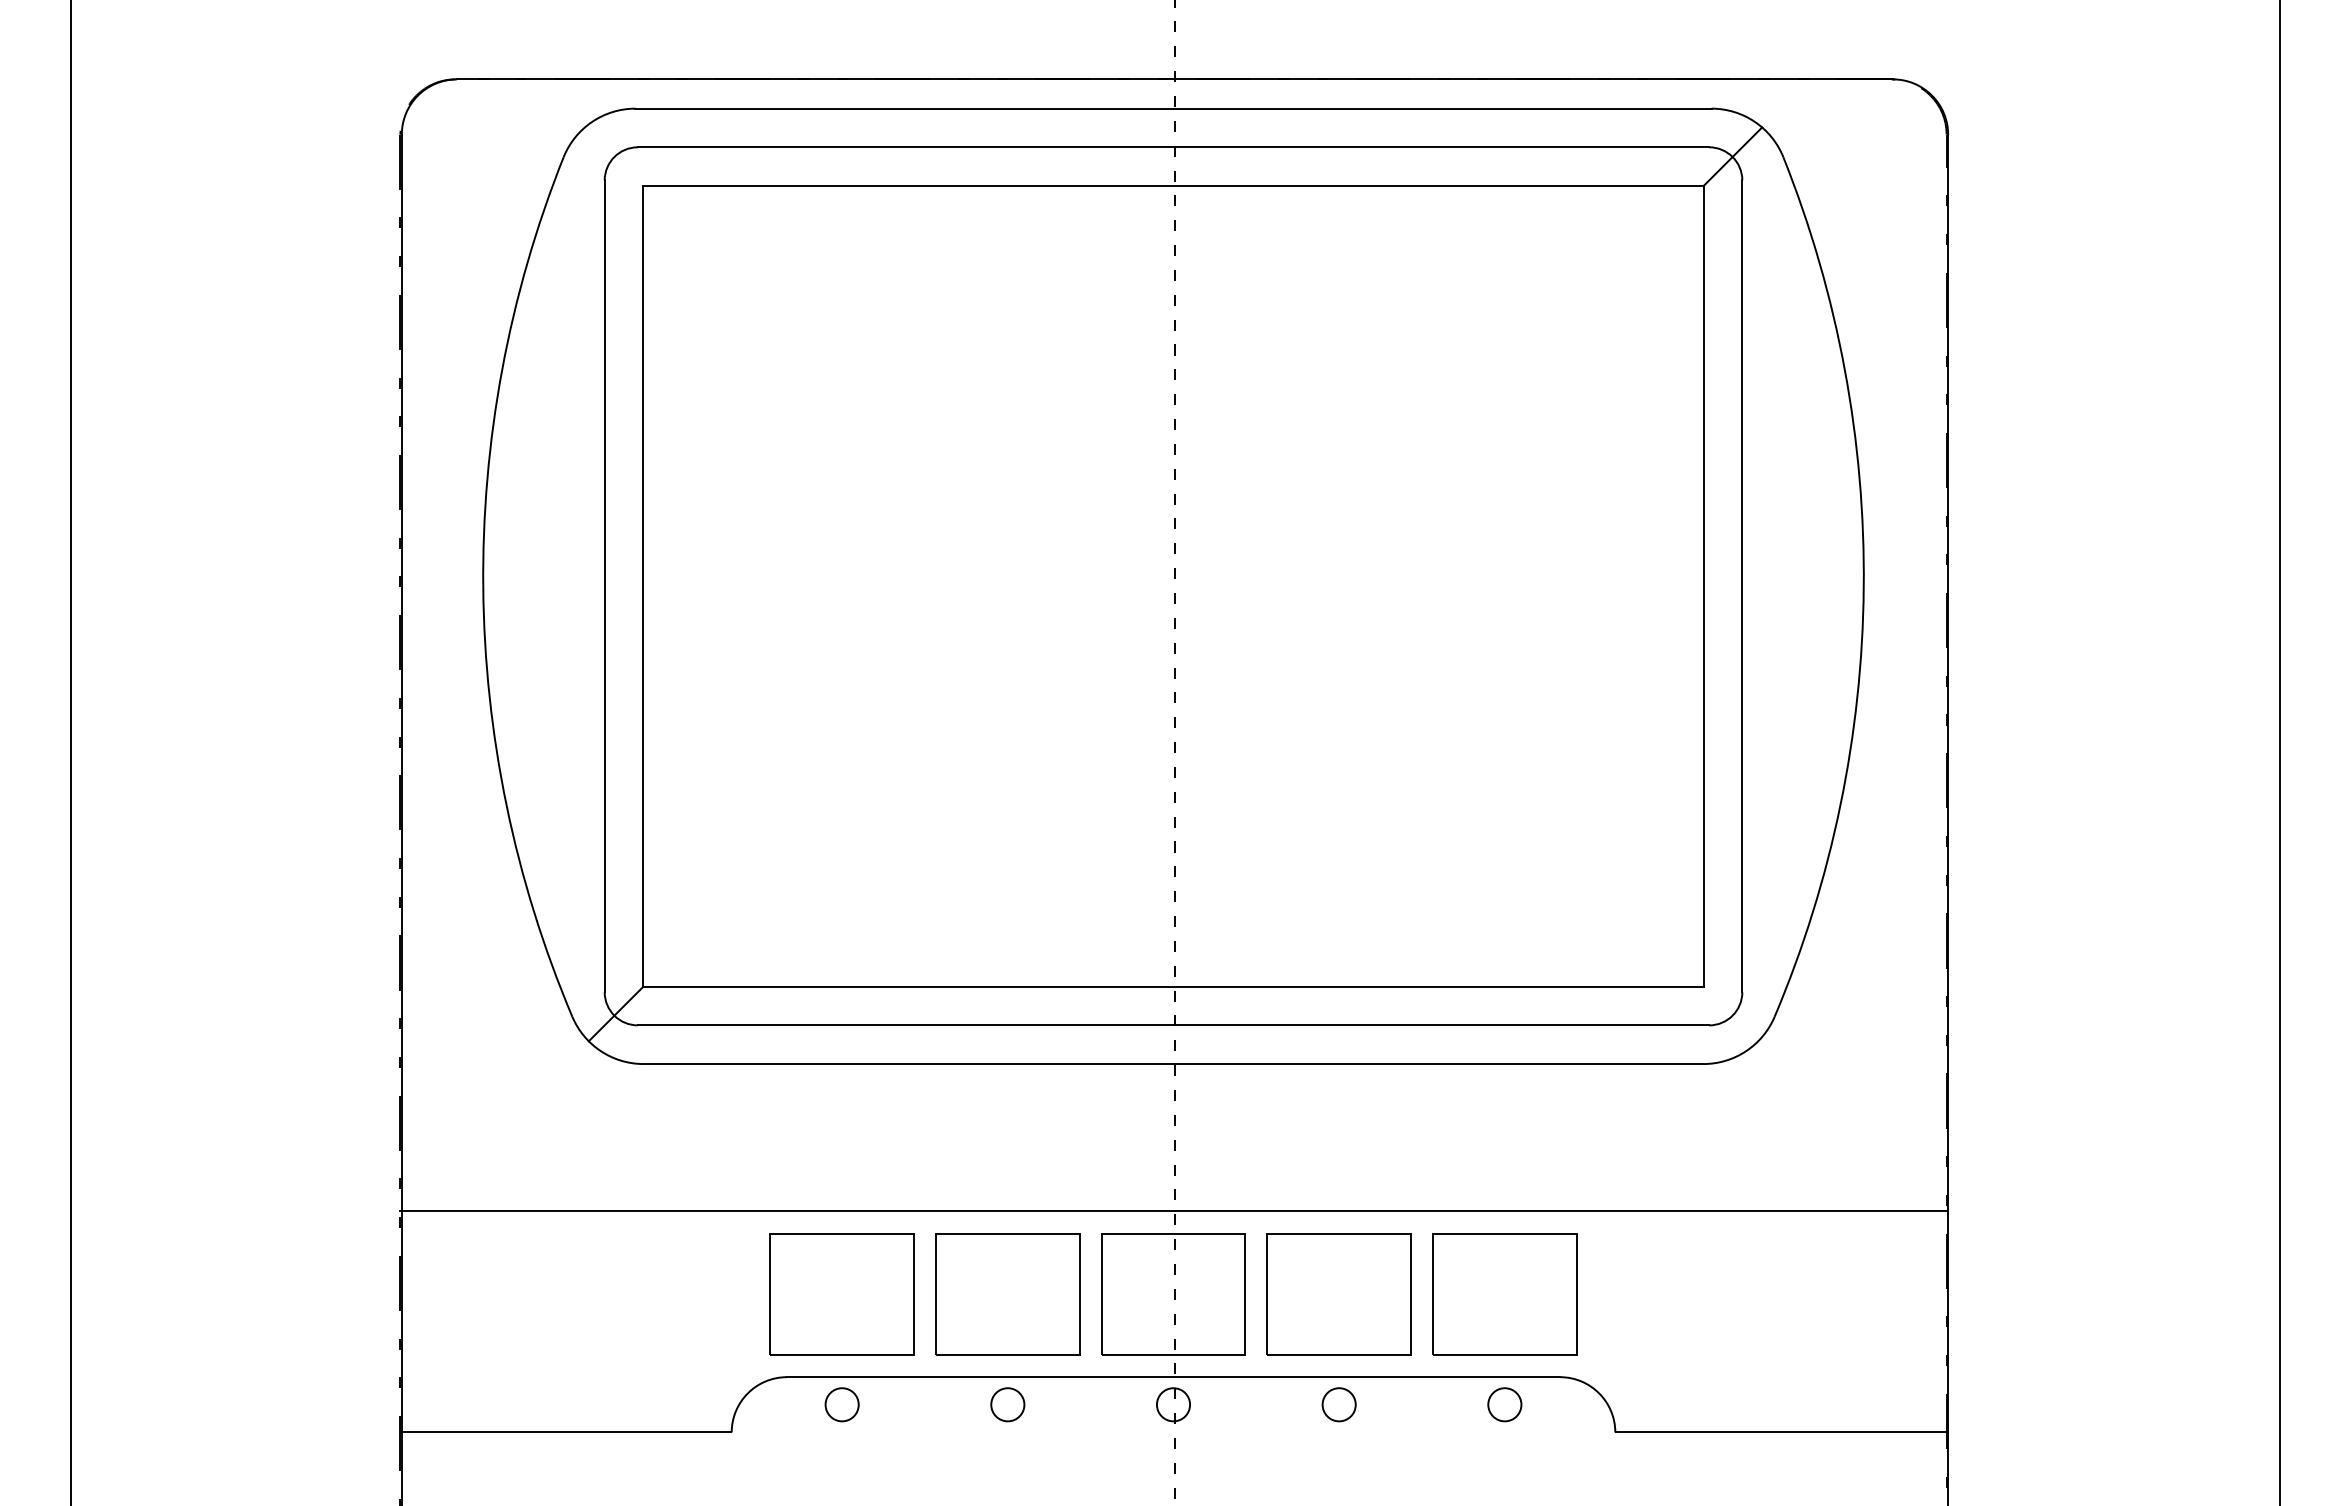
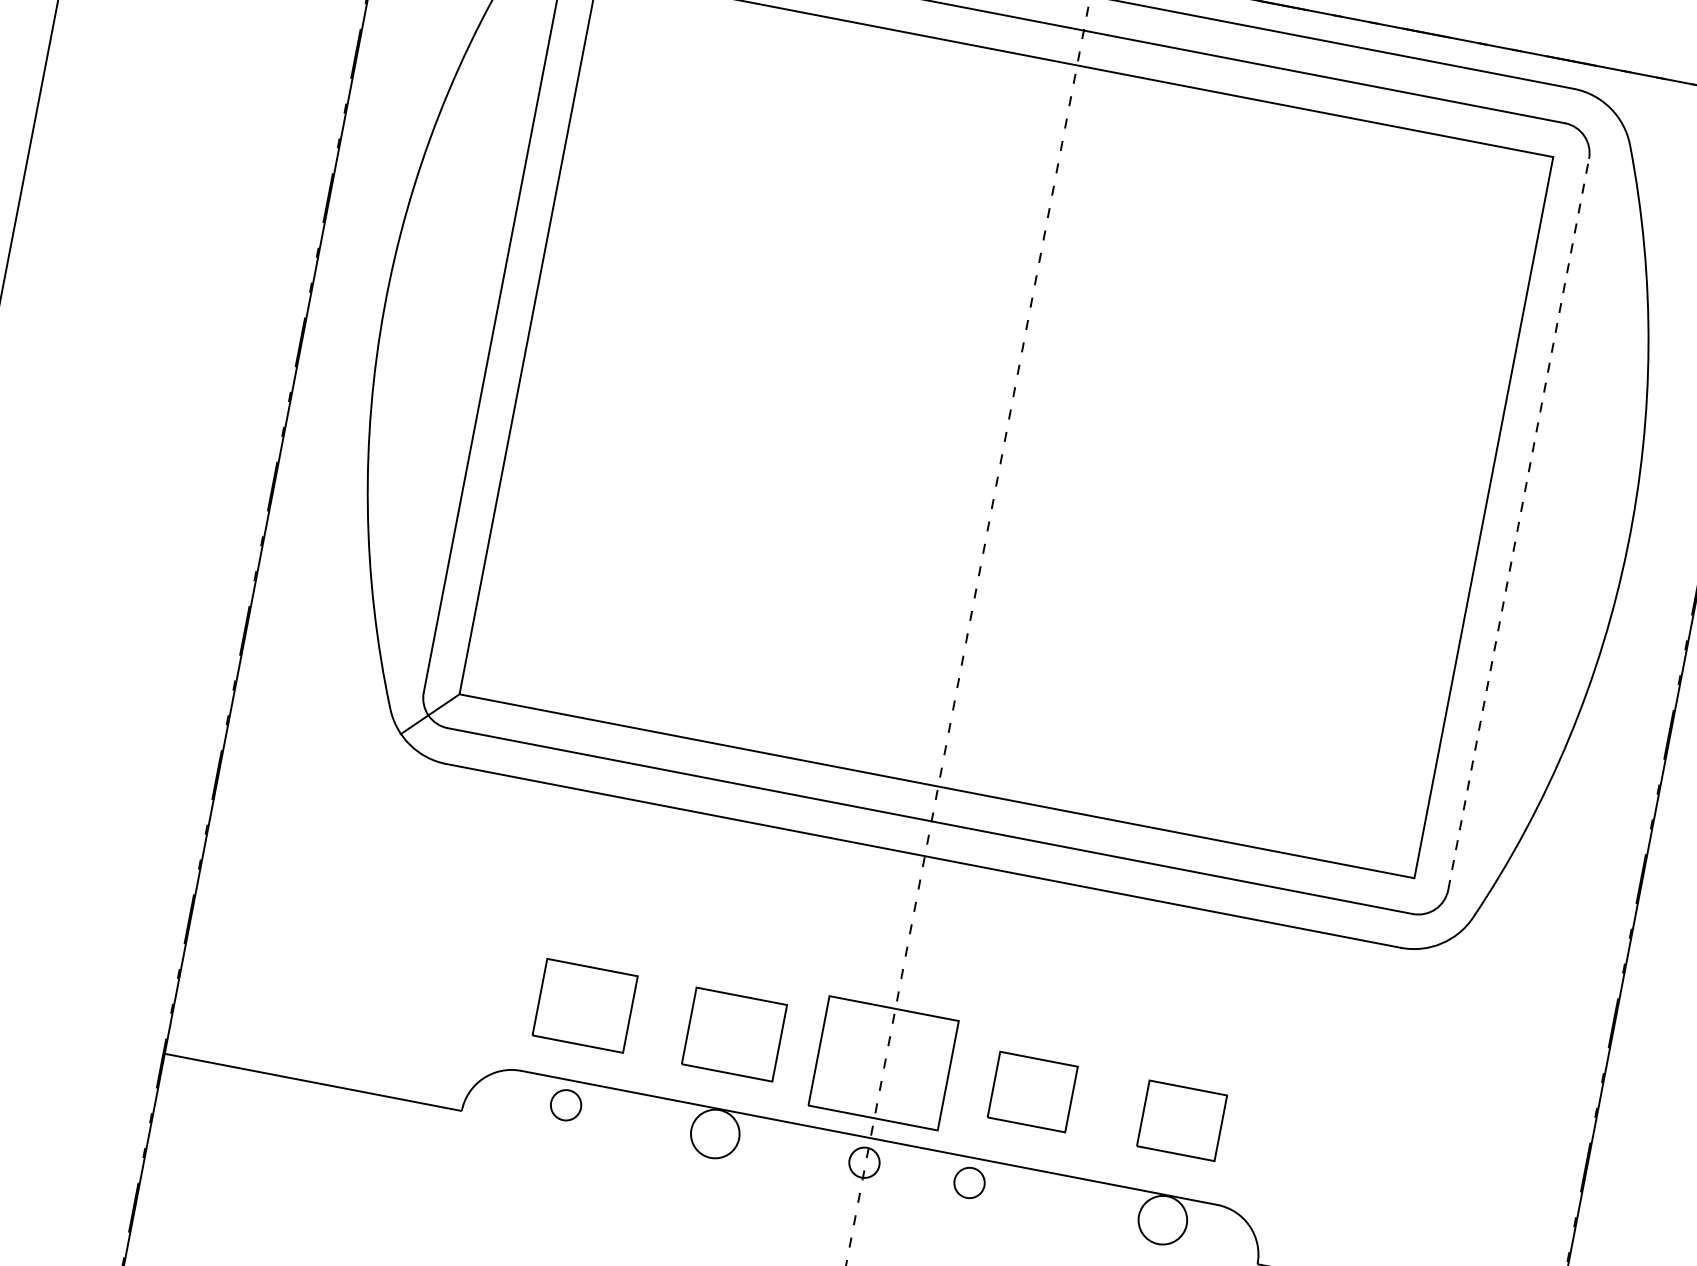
line: (1732, 156) -> (1584, 135), removed
line: (1742, 586) -> (1518, 524), solid -> dashed
line: (1173, 1211) -> (897, 988), removed
part: (841, 1294) -> (584, 1005), size x0.7
part: (1007, 1294) -> (734, 1034), size x0.7
part: (1338, 1294) -> (1032, 1092), size x0.6
part: (1504, 1294) -> (1181, 1120), size x0.6
circle: (1007, 1404) -> (715, 1133), size x1.6
circle: (1338, 1404) -> (968, 1182), moved
circle: (1504, 1404) -> (1162, 1219), size x1.6

